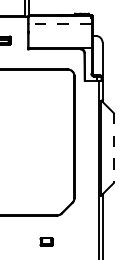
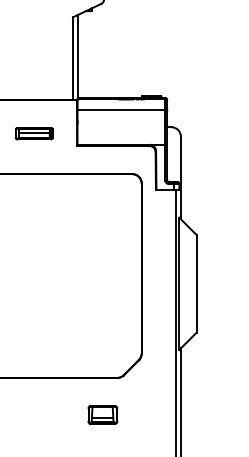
line: (60, 23) -> (121, 110), dashed -> solid
line: (113, 147) -> (196, 283), dashed -> solid
part: (46, 241) -> (102, 414), size x1.67

